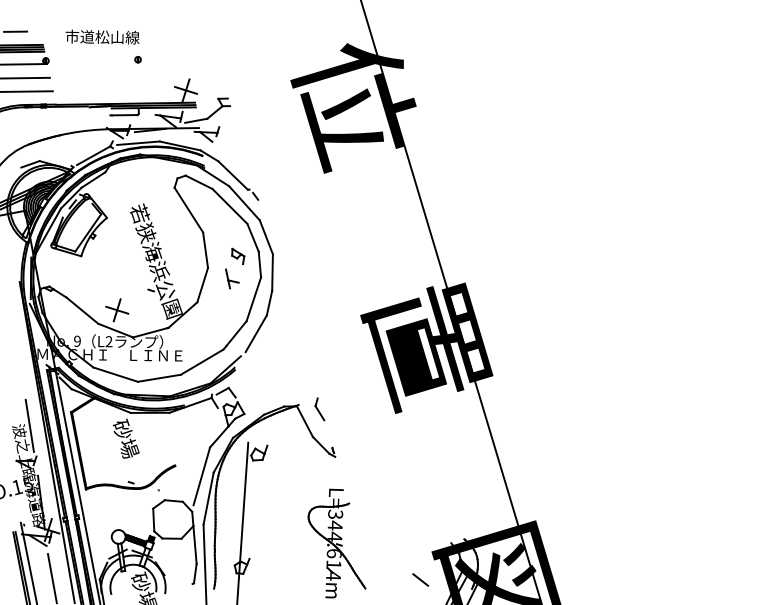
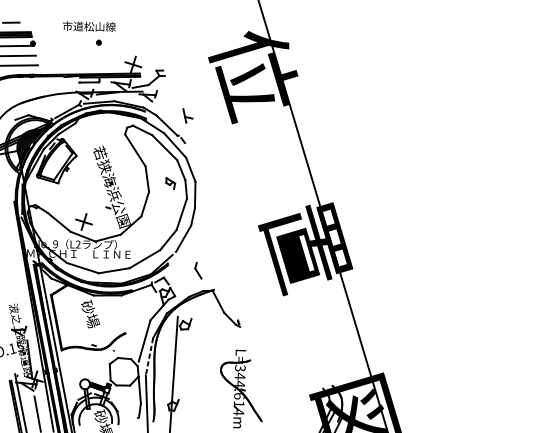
text: (102, 36) -> (89, 26), moved
part: (232, 278) -> (188, 115), moved
part: (319, 409) -> (198, 270), moved
line: (29, 425) -> (21, 304), removed
line: (208, 499) -> (149, 357), solid -> dashed
line: (420, 579) -> (301, 414), removed

